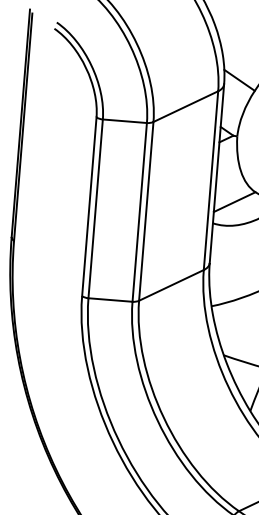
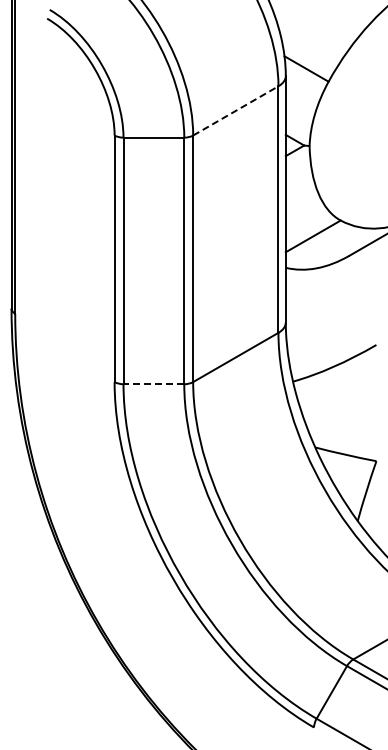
line: (186, 106) -> (236, 110), solid -> dashed
line: (110, 300) -> (153, 384), solid -> dashed

